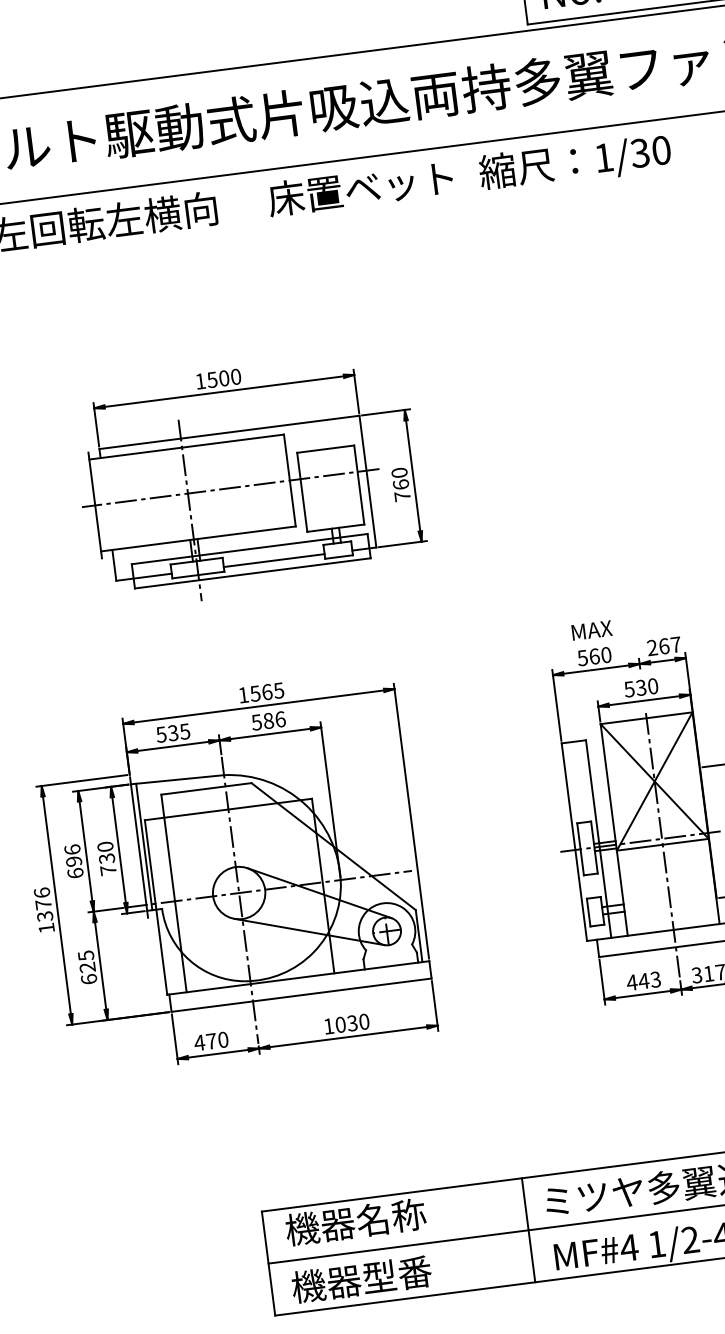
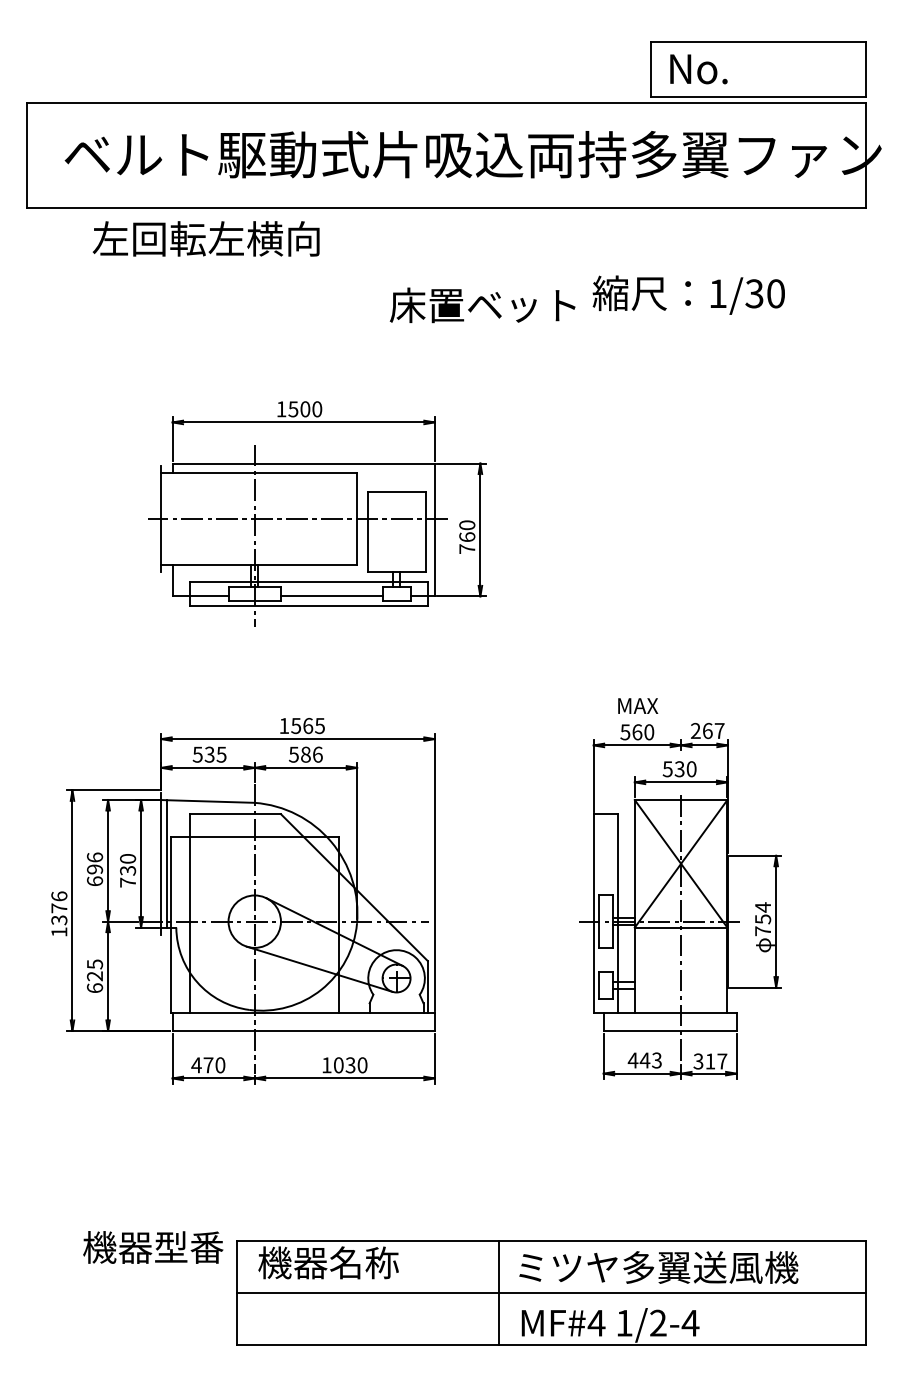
text: (574, 162) -> (688, 294), moved
text: (360, 188) -> (482, 305), moved
text: (361, 1279) -> (153, 1247), moved

